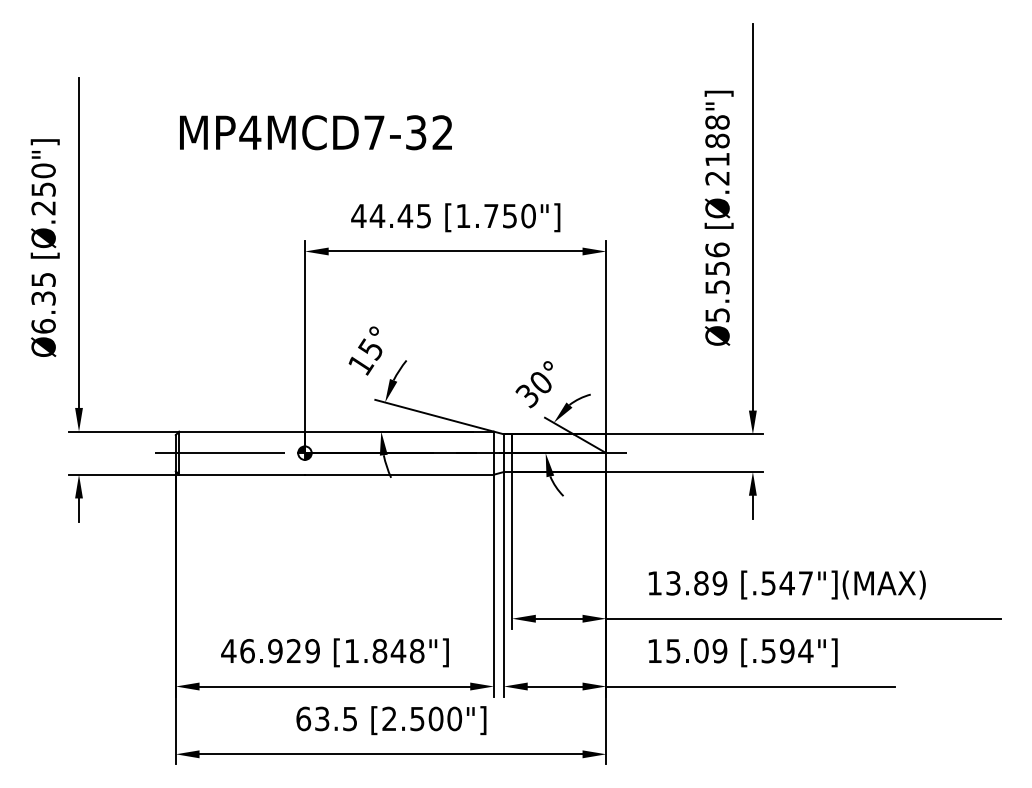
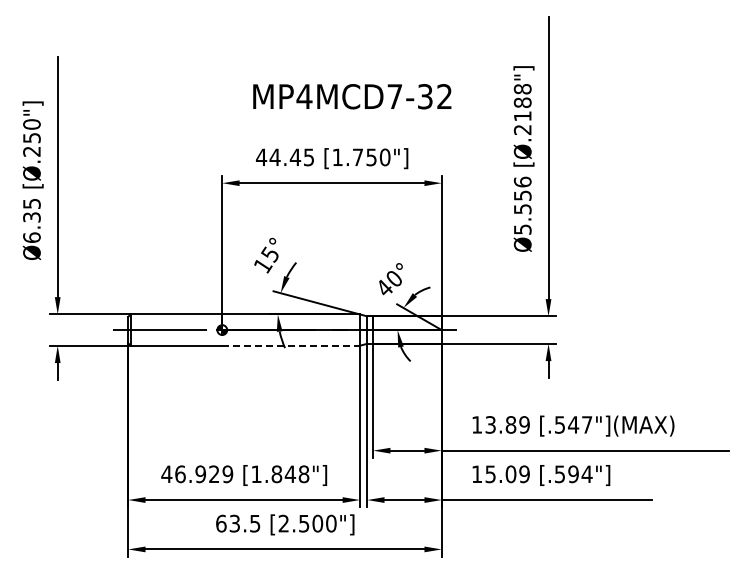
text: (316, 132) -> (352, 96), moved
text: (526, 396) -> (383, 288), 30° -> 40°
line: (399, 474) -> (291, 345), solid -> dashed

